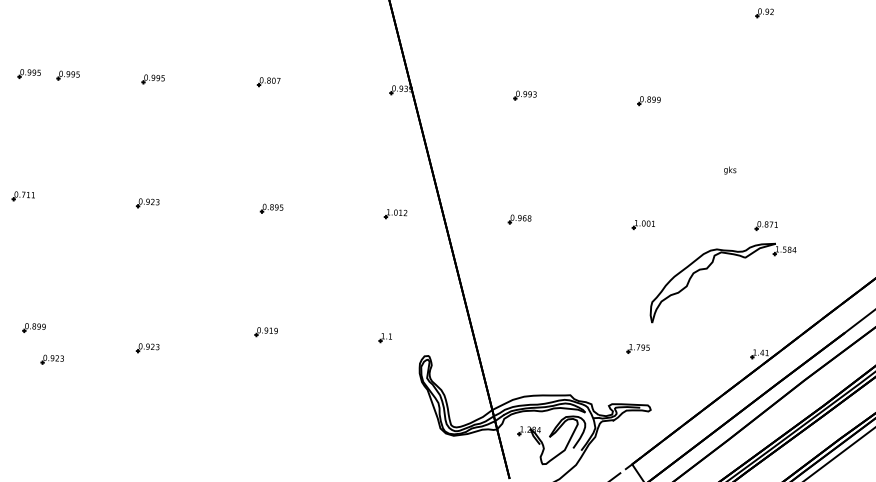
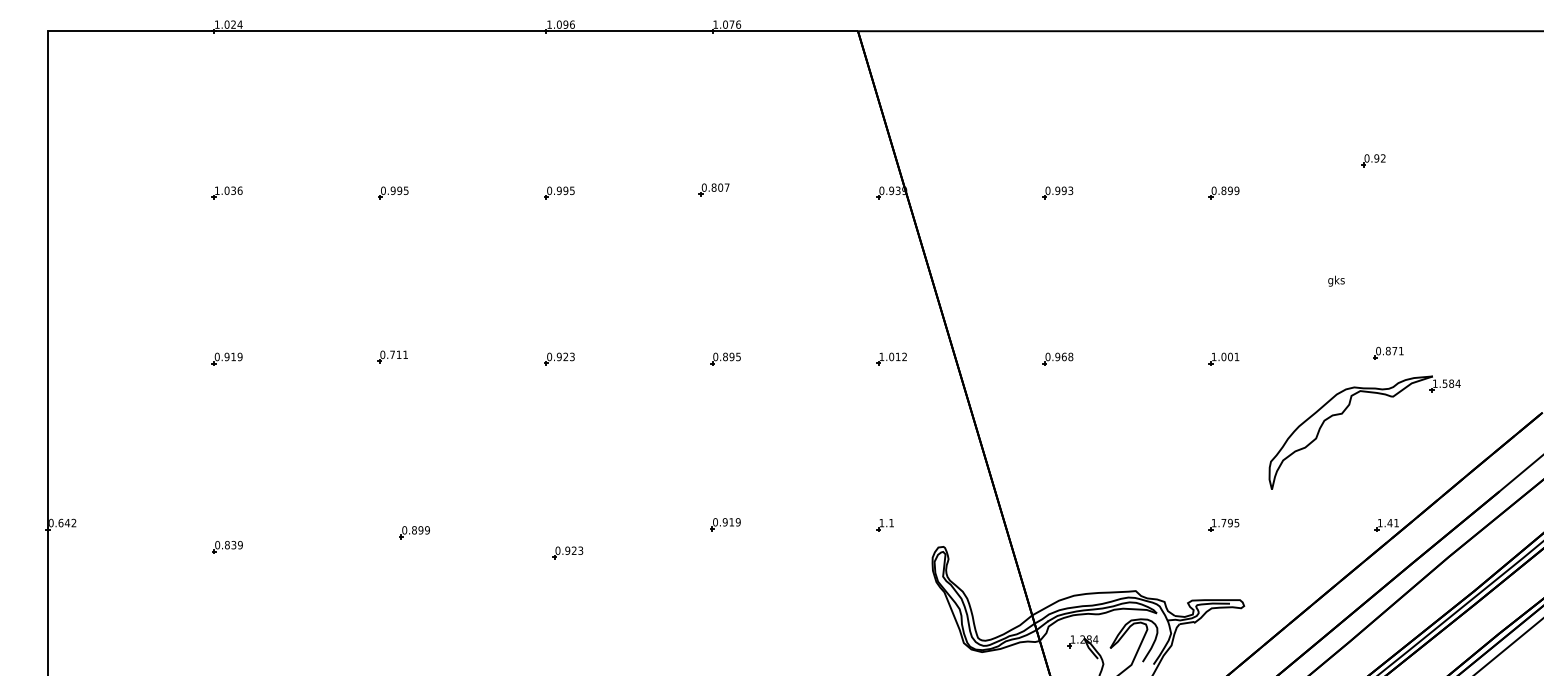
part: (764, 13) -> (1373, 160), moved
part: (68, 75) -> (445, 192), removed
part: (708, 267) -> (1344, 412), moved
part: (52, 359) -> (440, 573), removed

